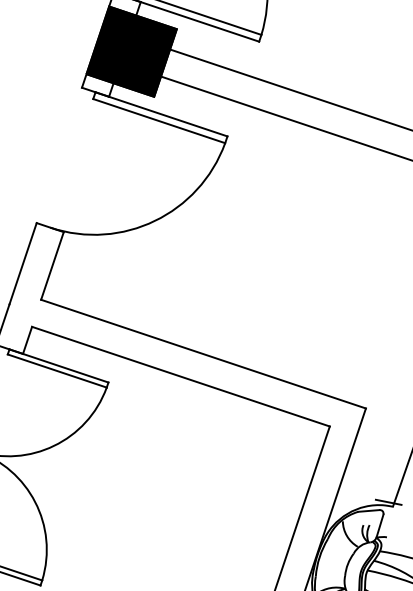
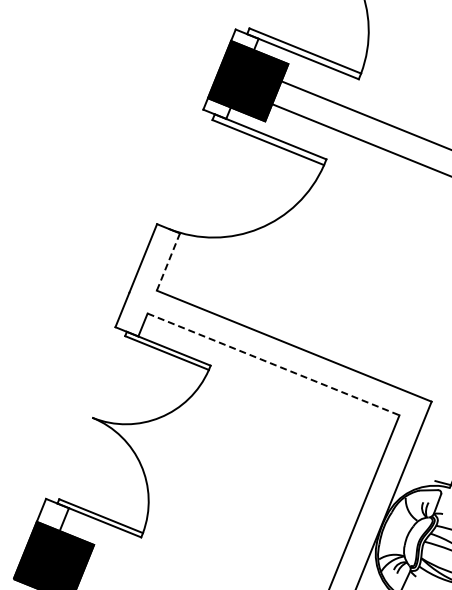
line: (52, 266) -> (168, 262), solid -> dashed
line: (180, 376) -> (273, 364), solid -> dashed

